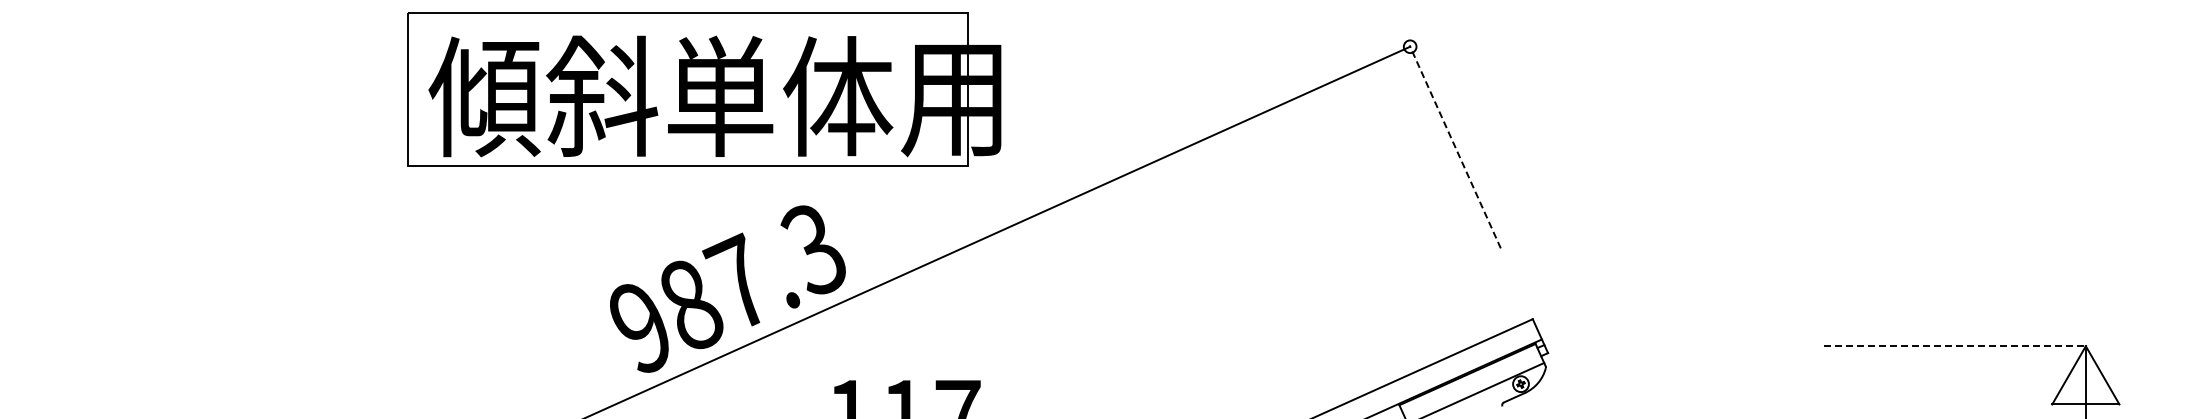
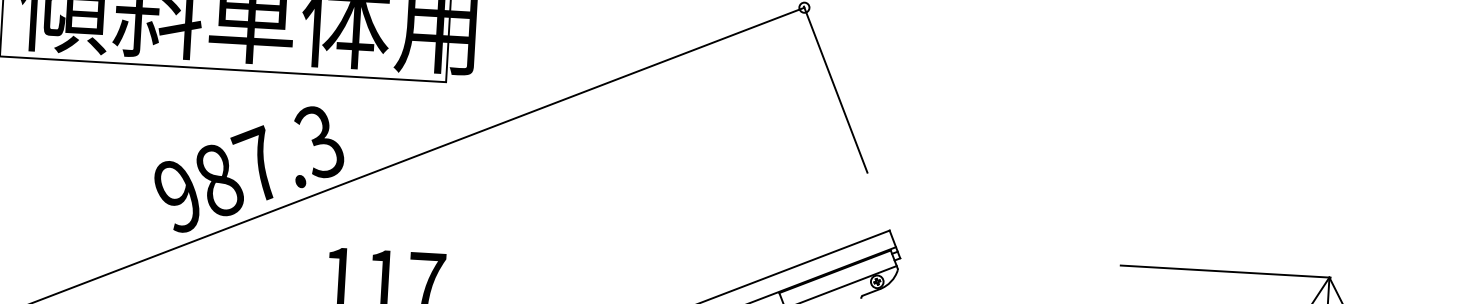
line: (1455, 146) -> (835, 89), dashed -> solid
line: (1955, 346) -> (1225, 271), dashed -> solid

